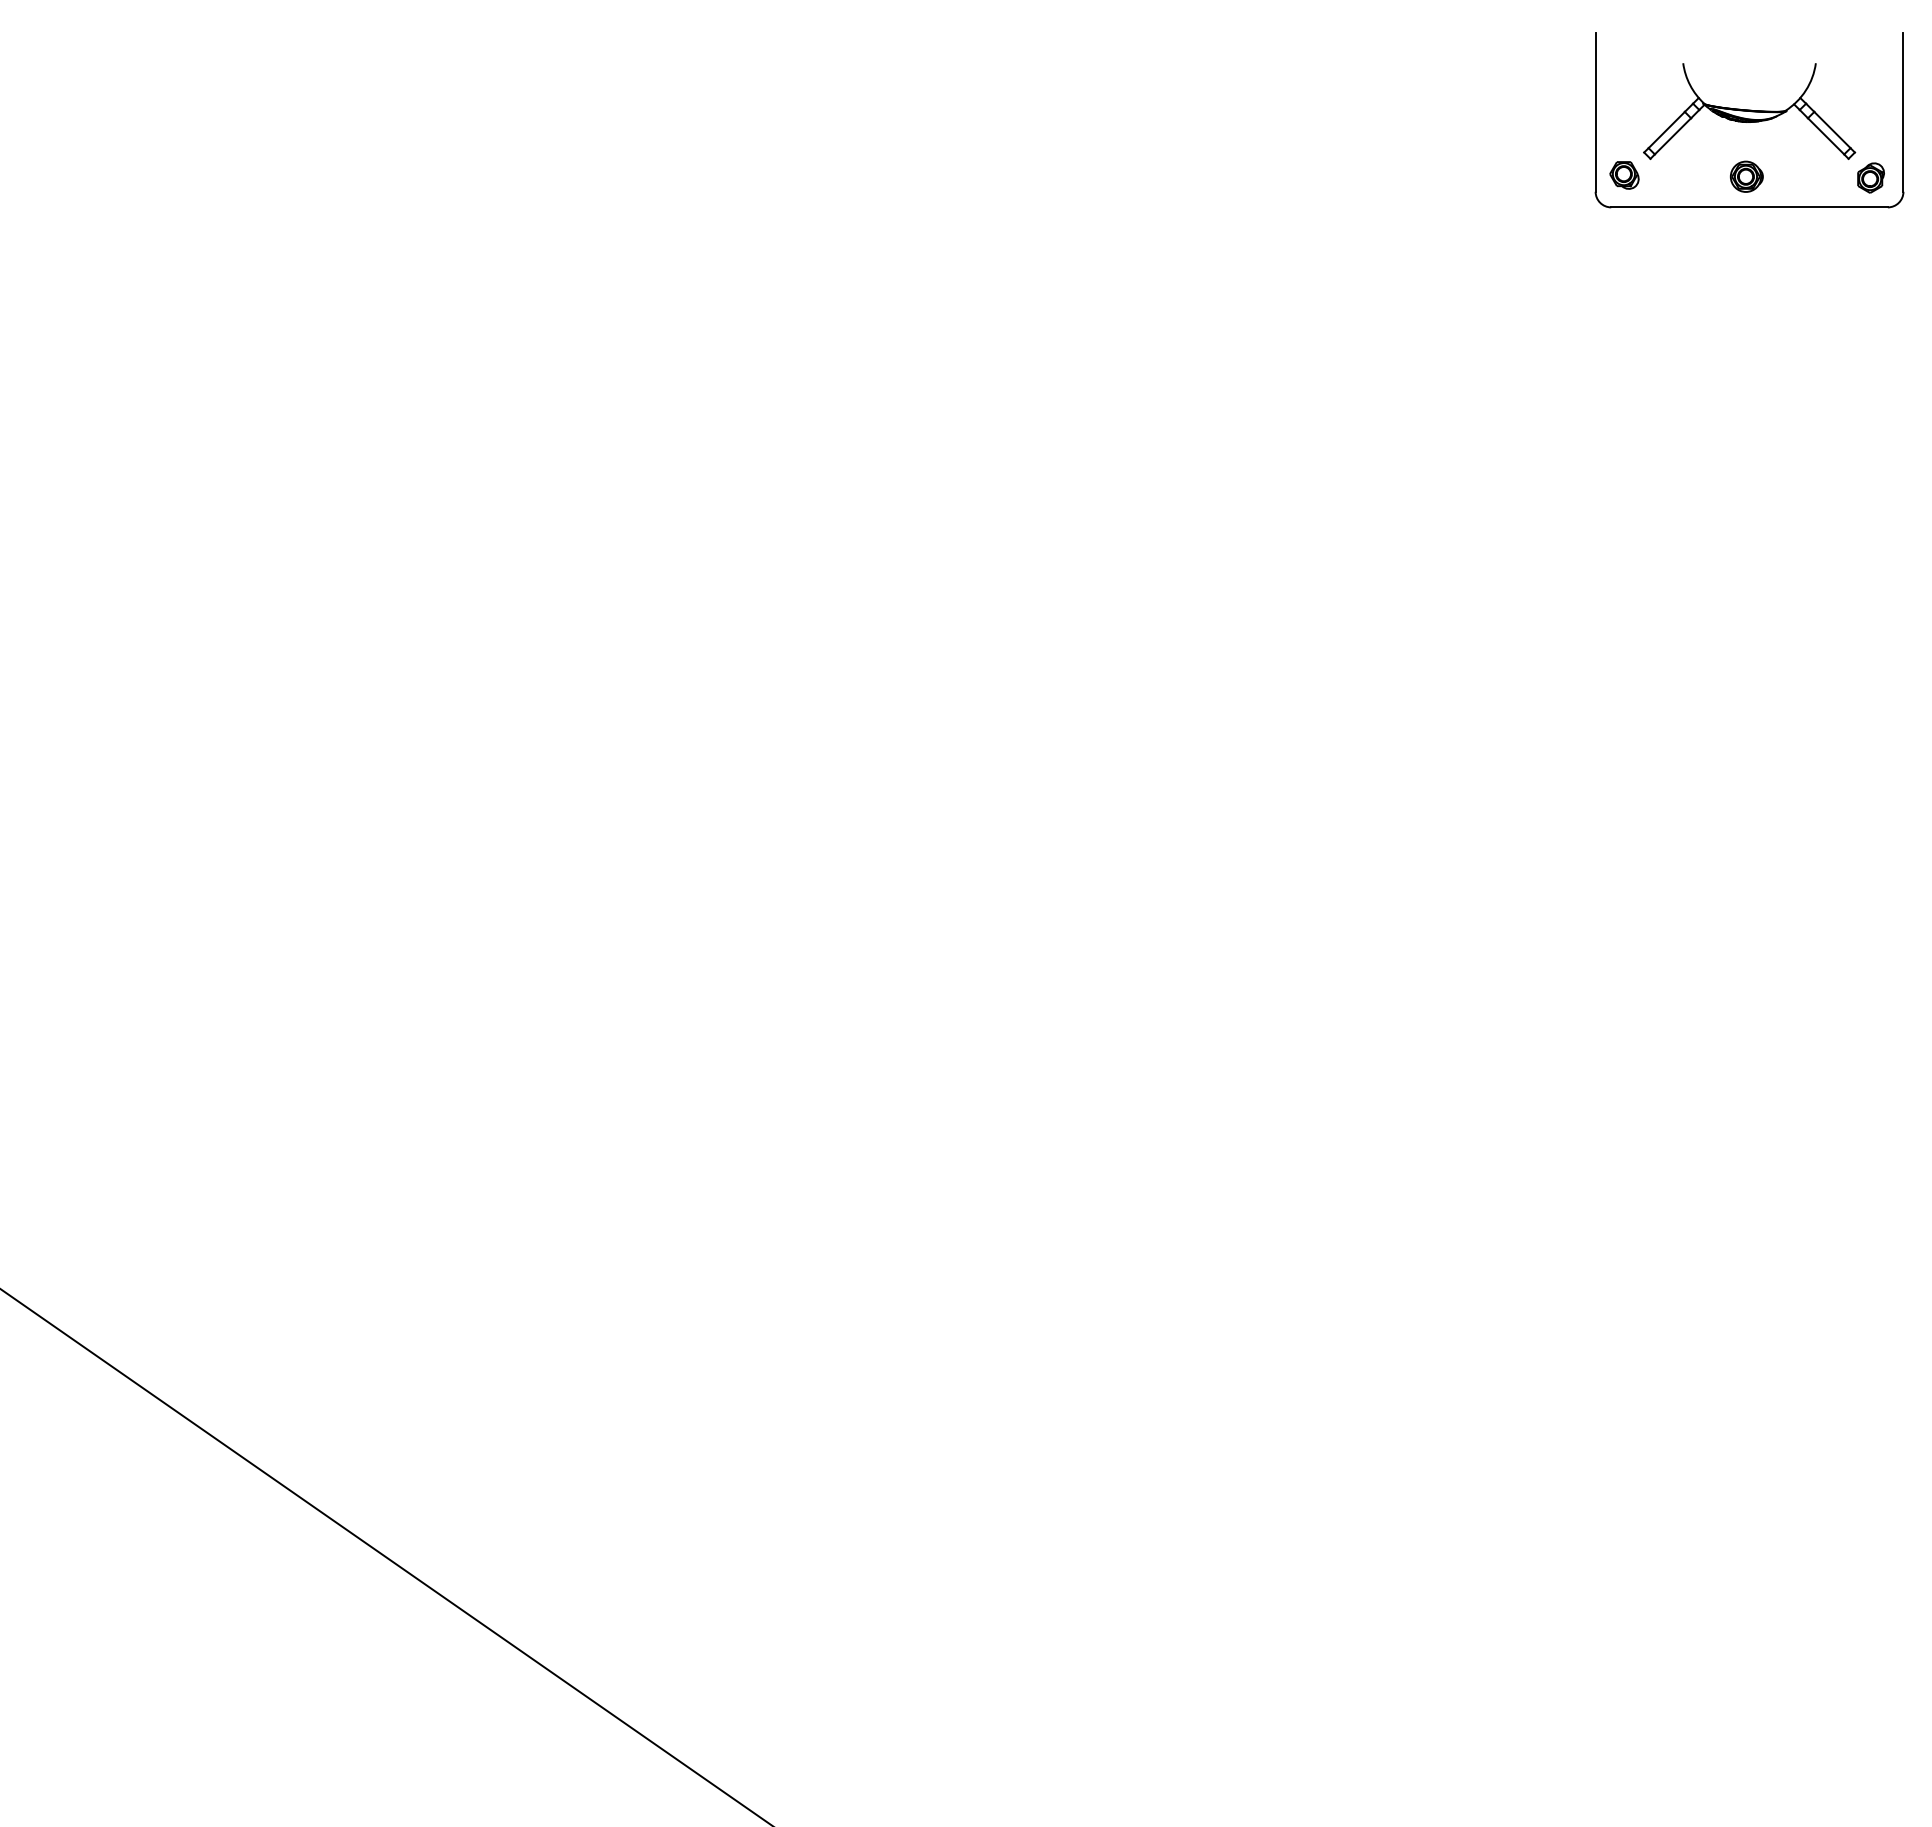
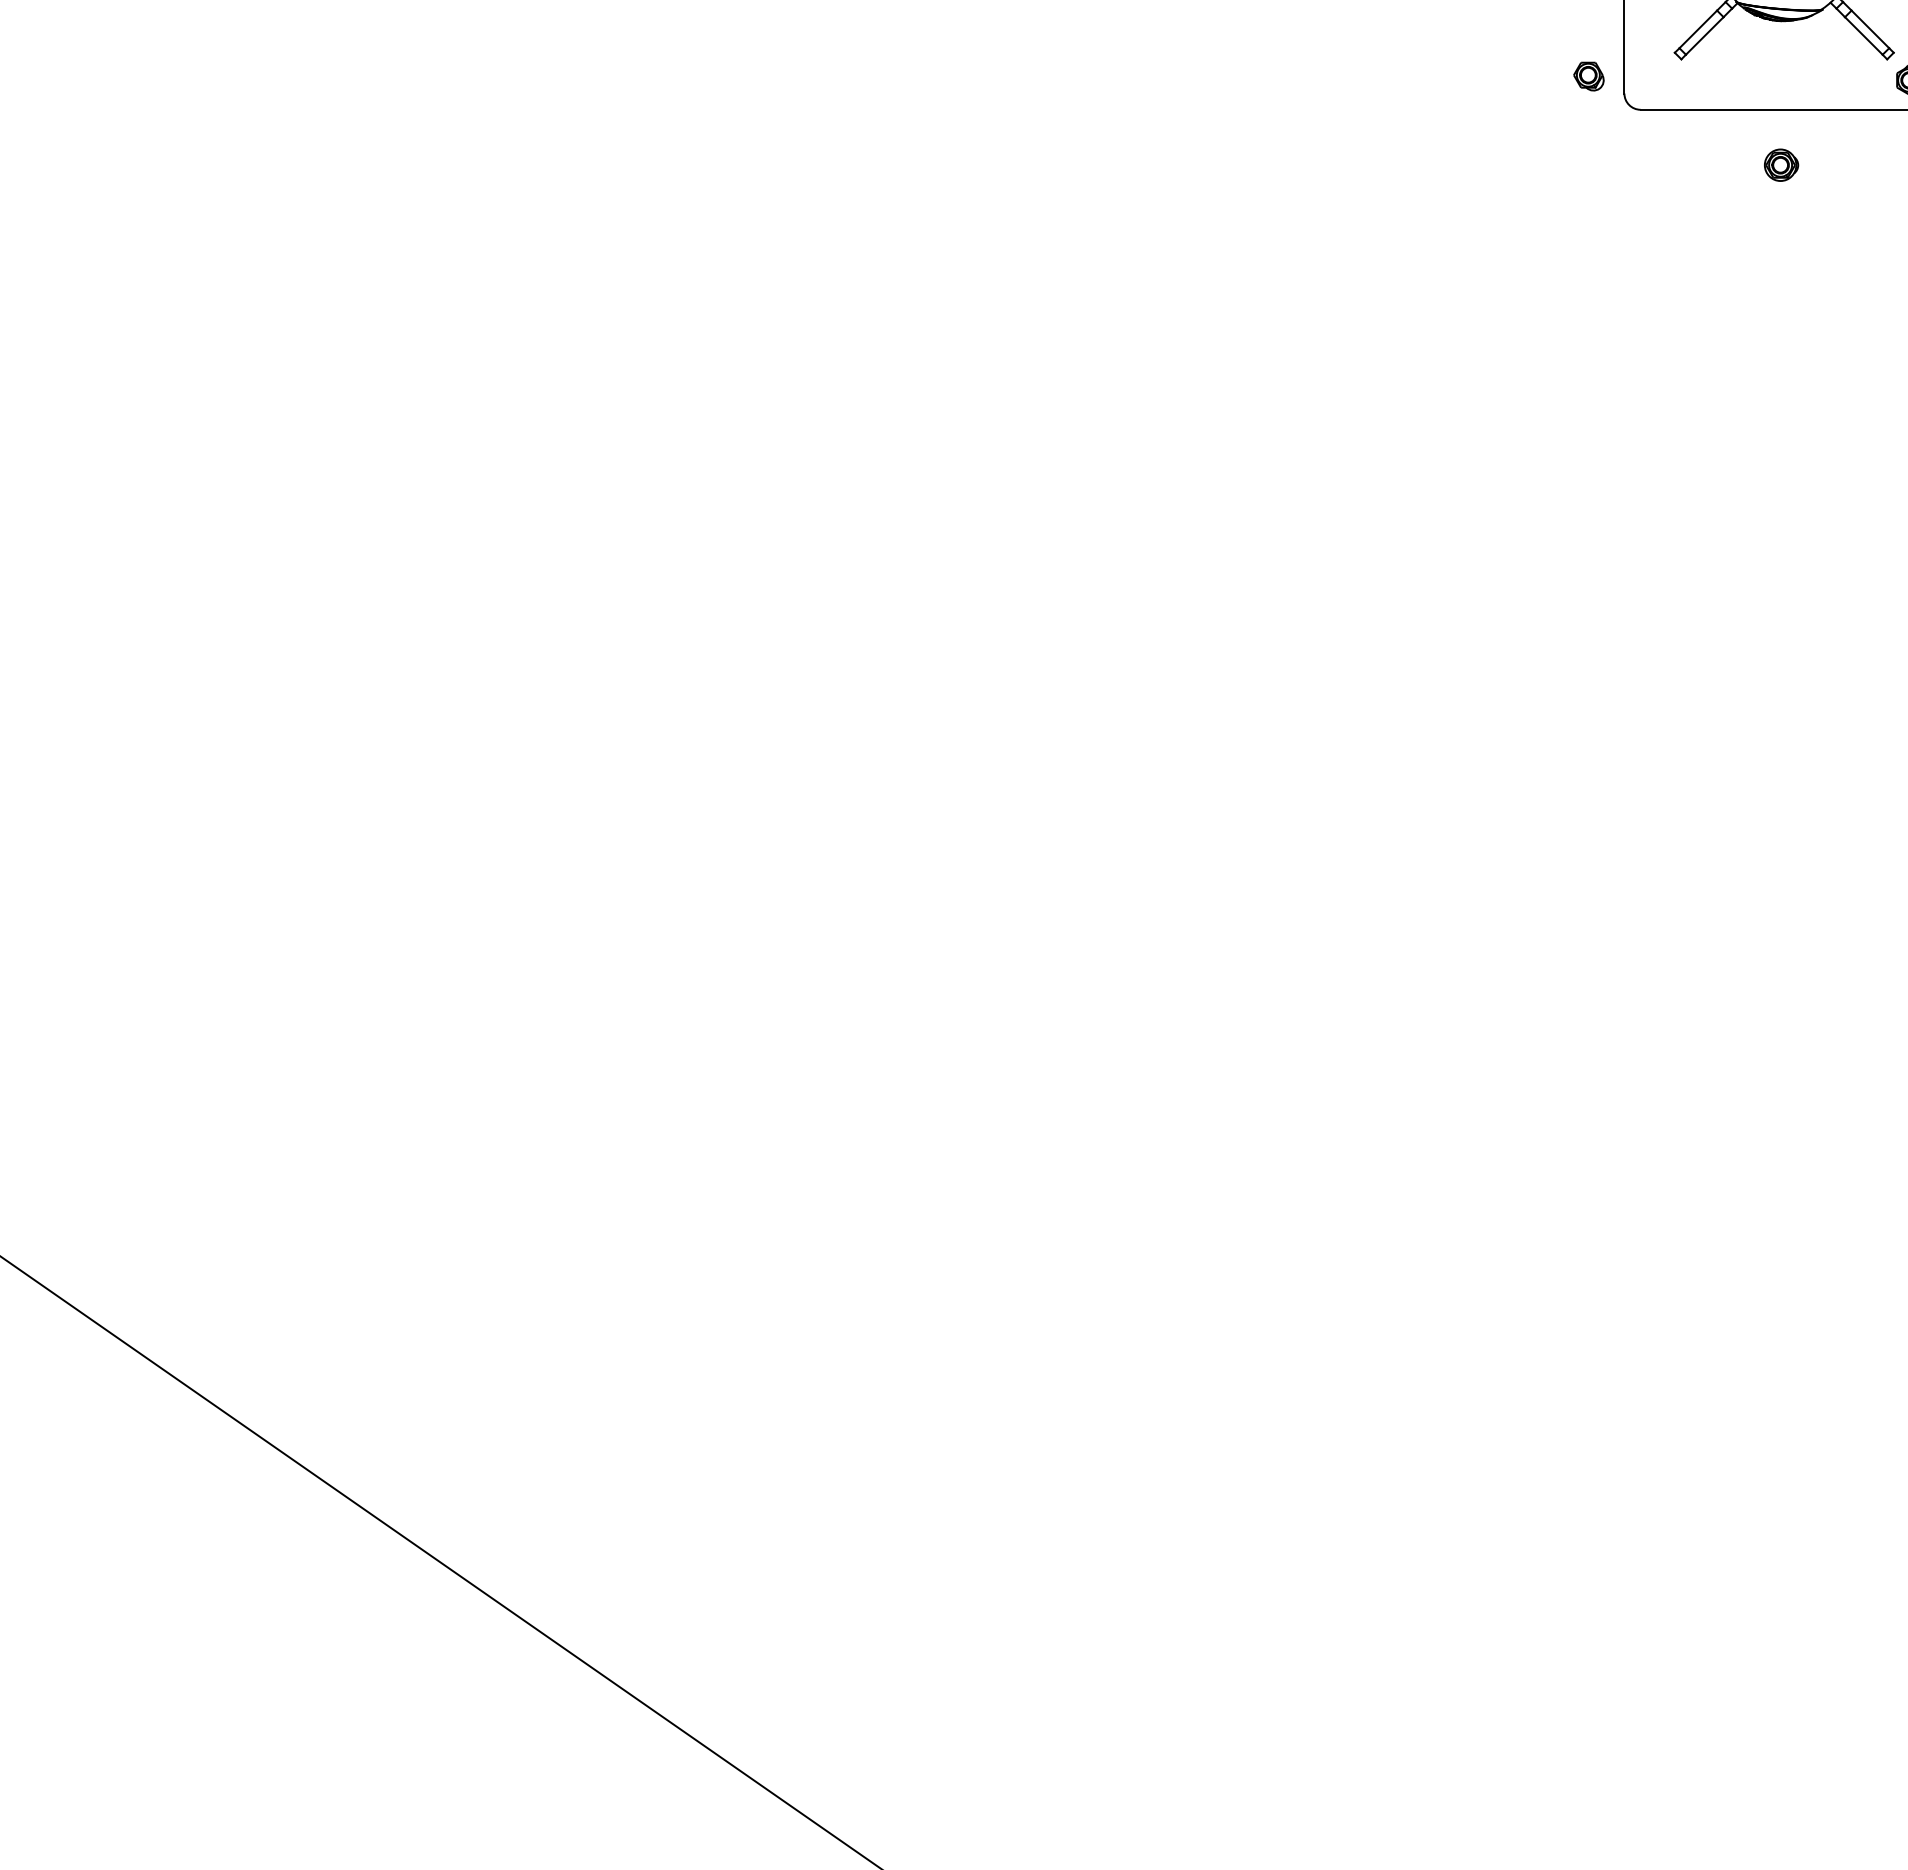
part: (1624, 175) -> (1588, 76), moved
part: (1746, 176) -> (1781, 164), moved

